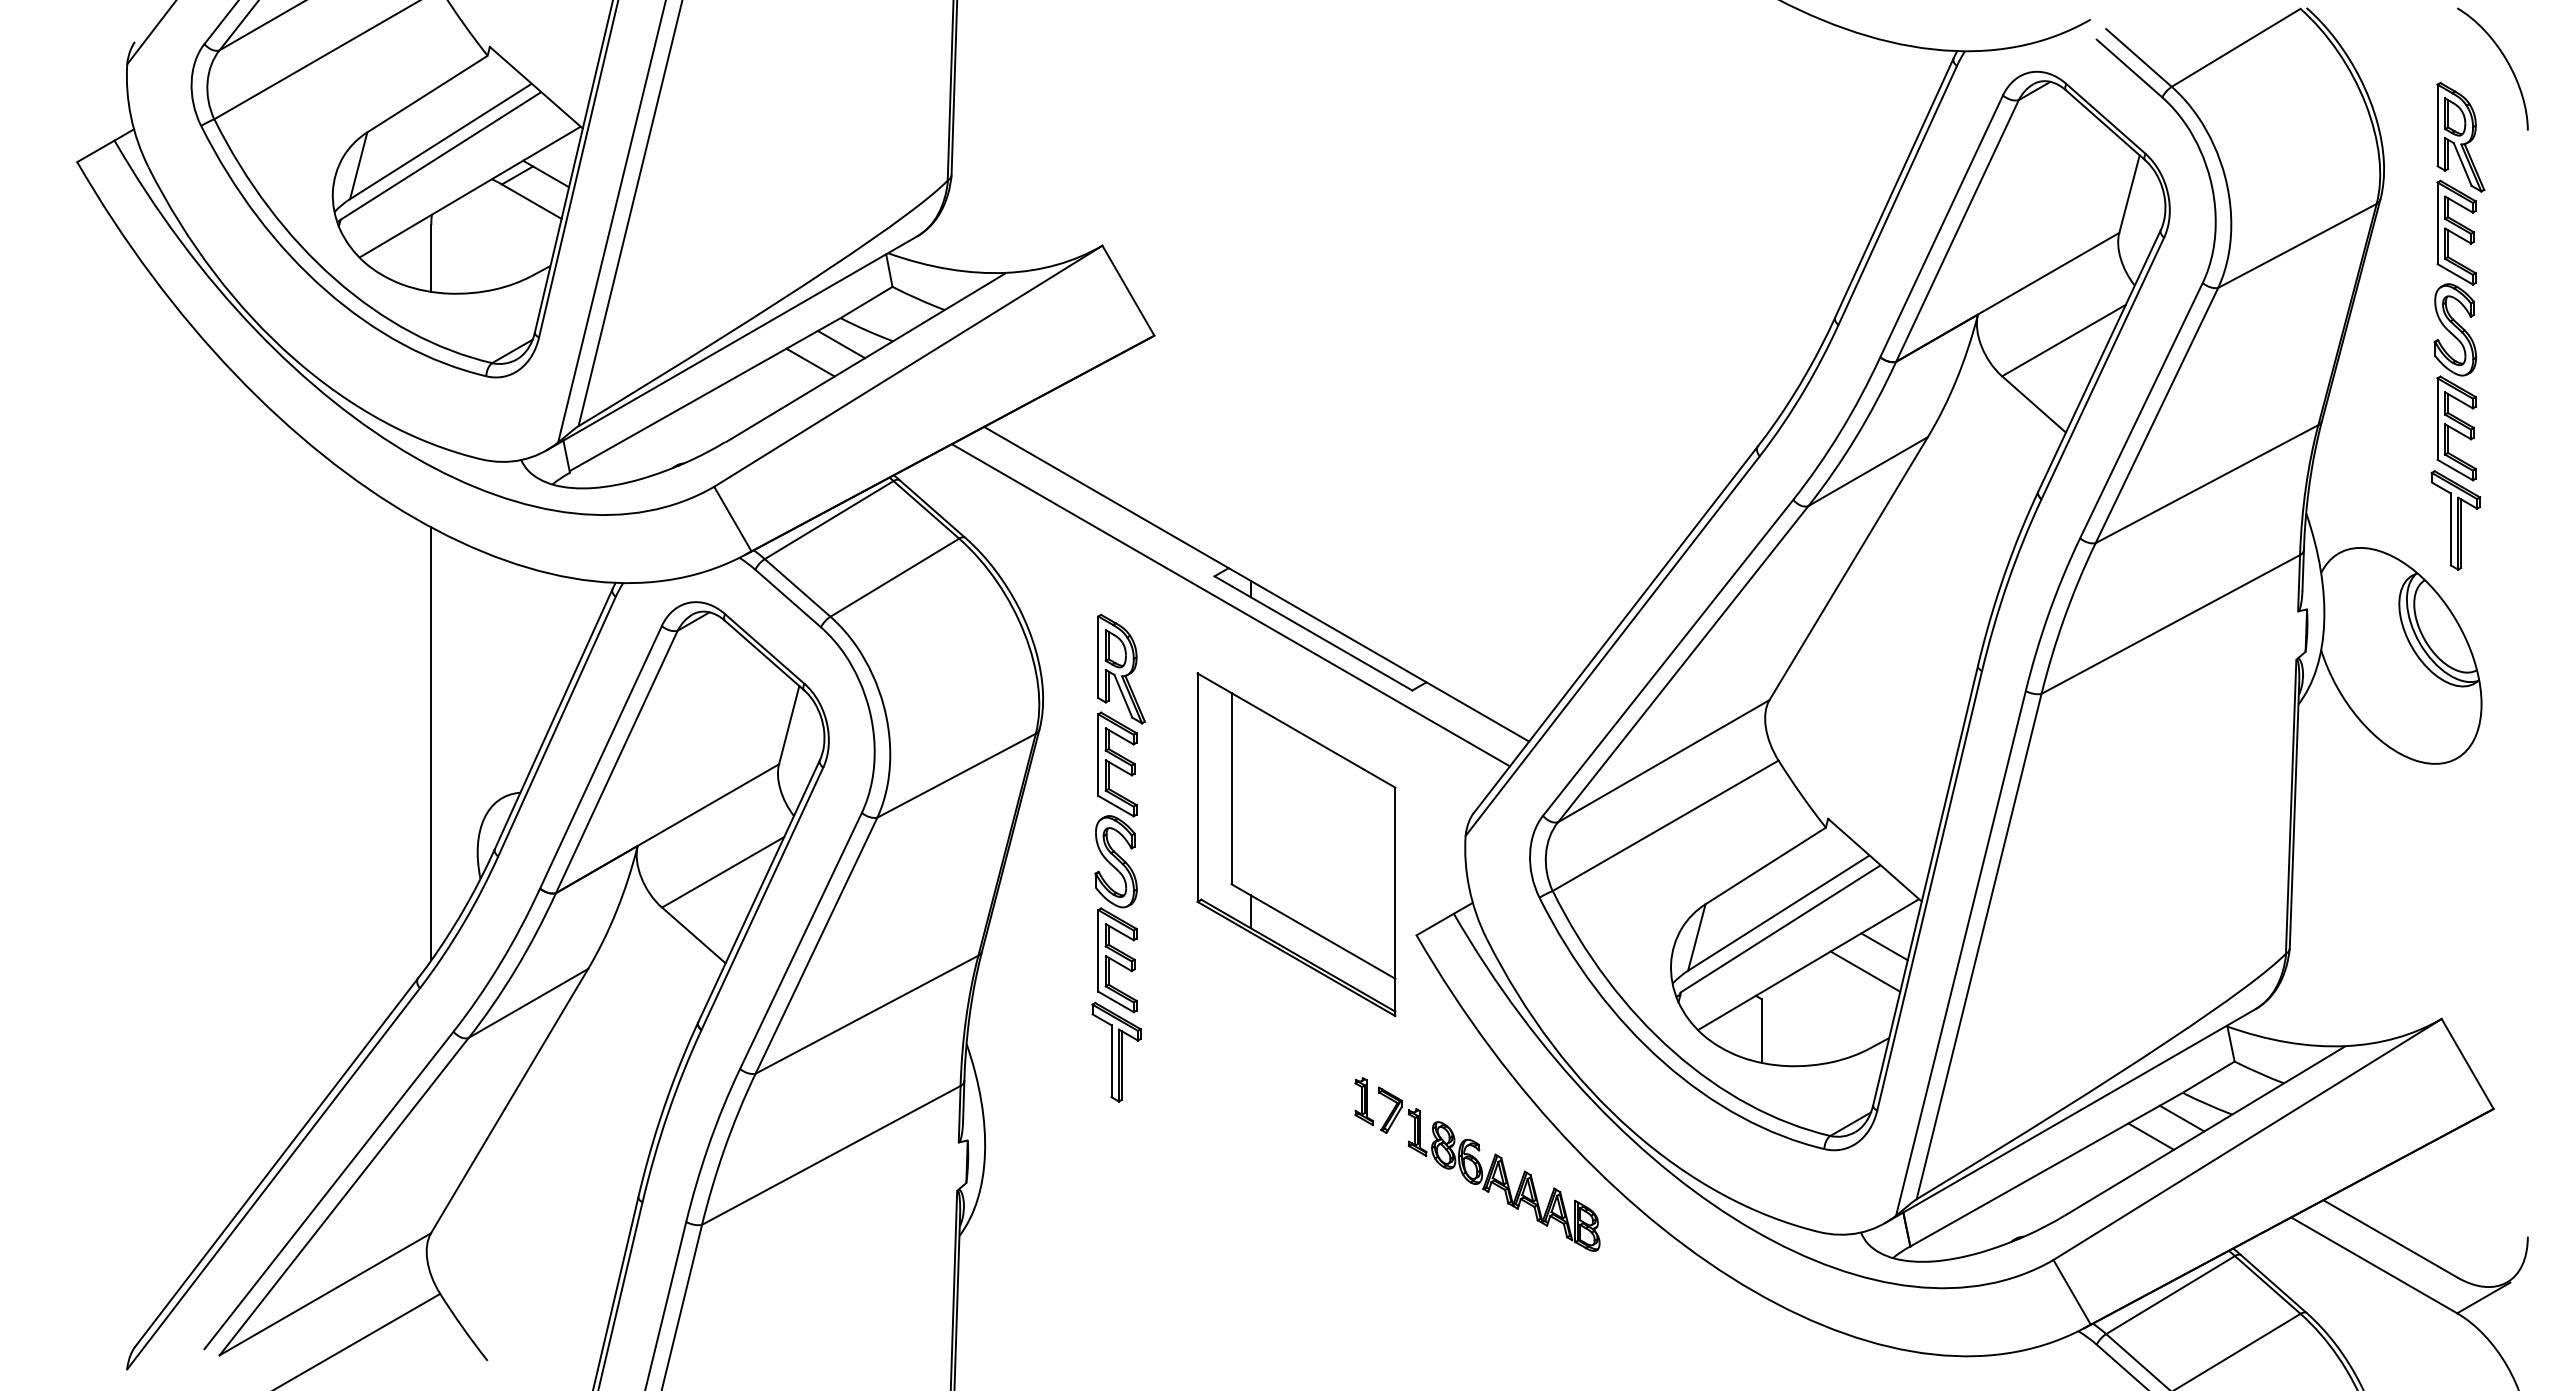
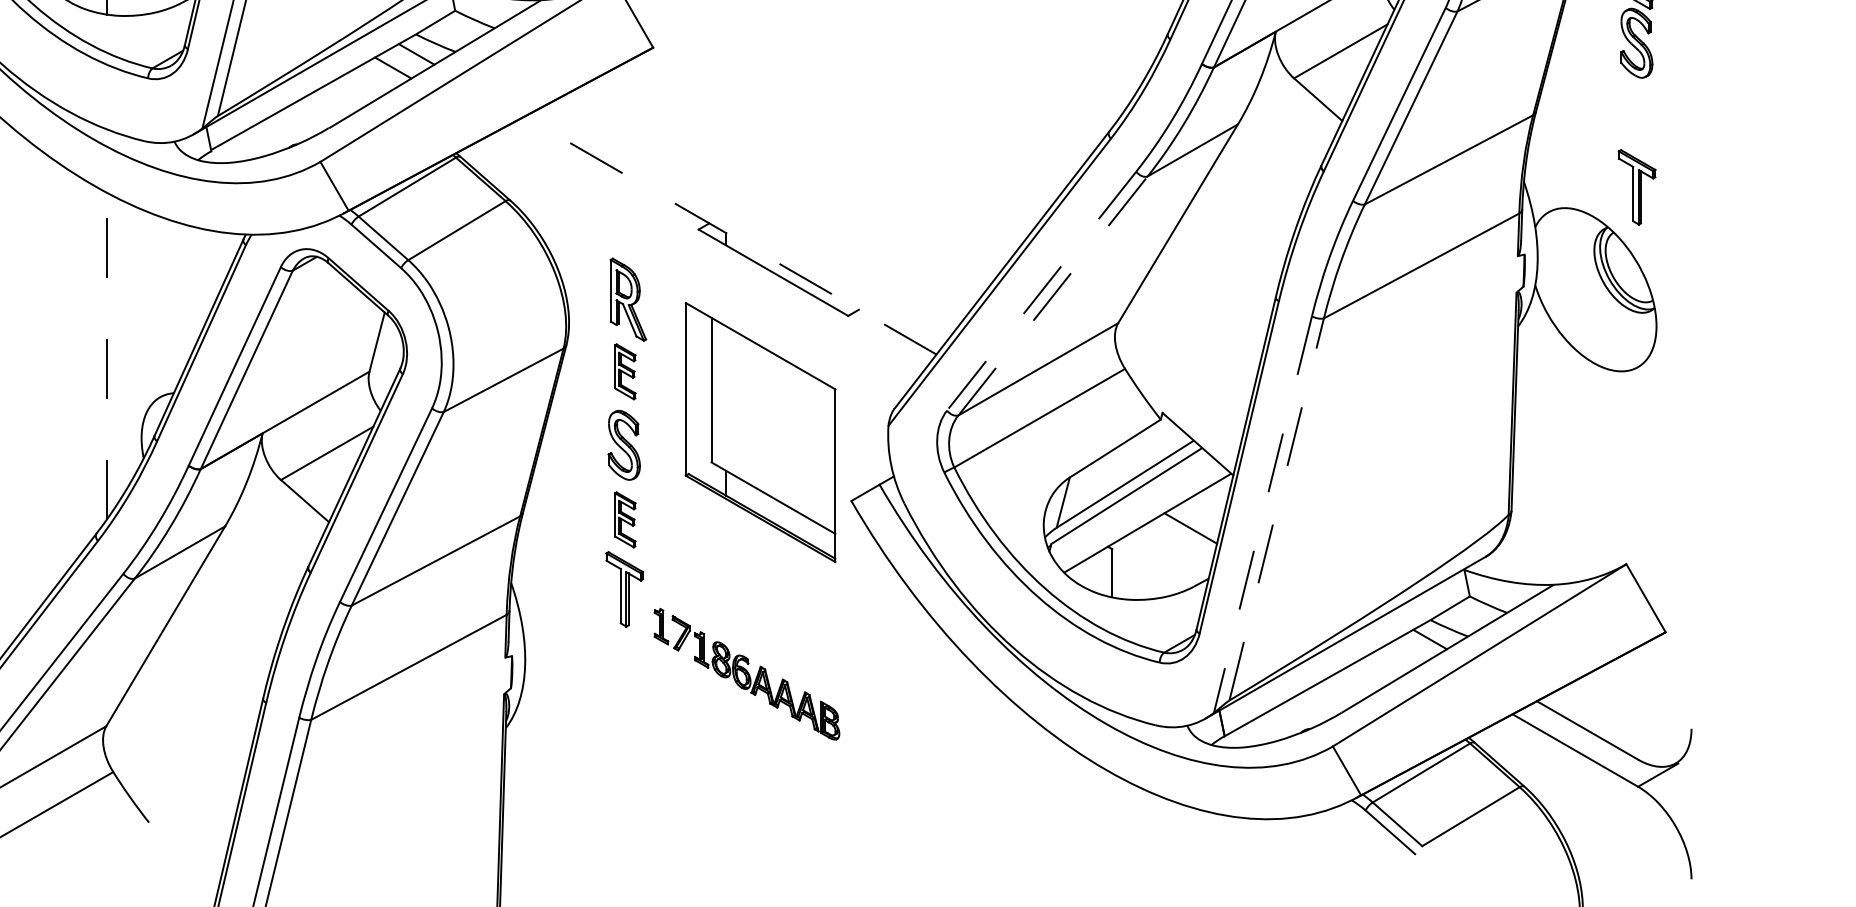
part: (2456, 428) -> (1637, 117), removed
line: (1256, 584) -> (730, 235), solid -> dashed
line: (1230, 605) -> (710, 251), removed
line: (1668, 657) -> (1041, 290), solid -> dashed
line: (1683, 664) -> (1053, 296), solid -> dashed
line: (431, 743) -> (106, 355), solid -> dashed
part: (1117, 764) -> (625, 371), size x0.7
line: (1884, 946) -> (1205, 509), removed
line: (1979, 946) -> (1276, 509), solid -> dashed
line: (1960, 953) -> (1262, 514), solid -> dashed
part: (1117, 960) -> (625, 520), size x0.7
line: (2150, 1136) -> (1406, 653), removed
part: (1477, 1164) -> (747, 674), moved

